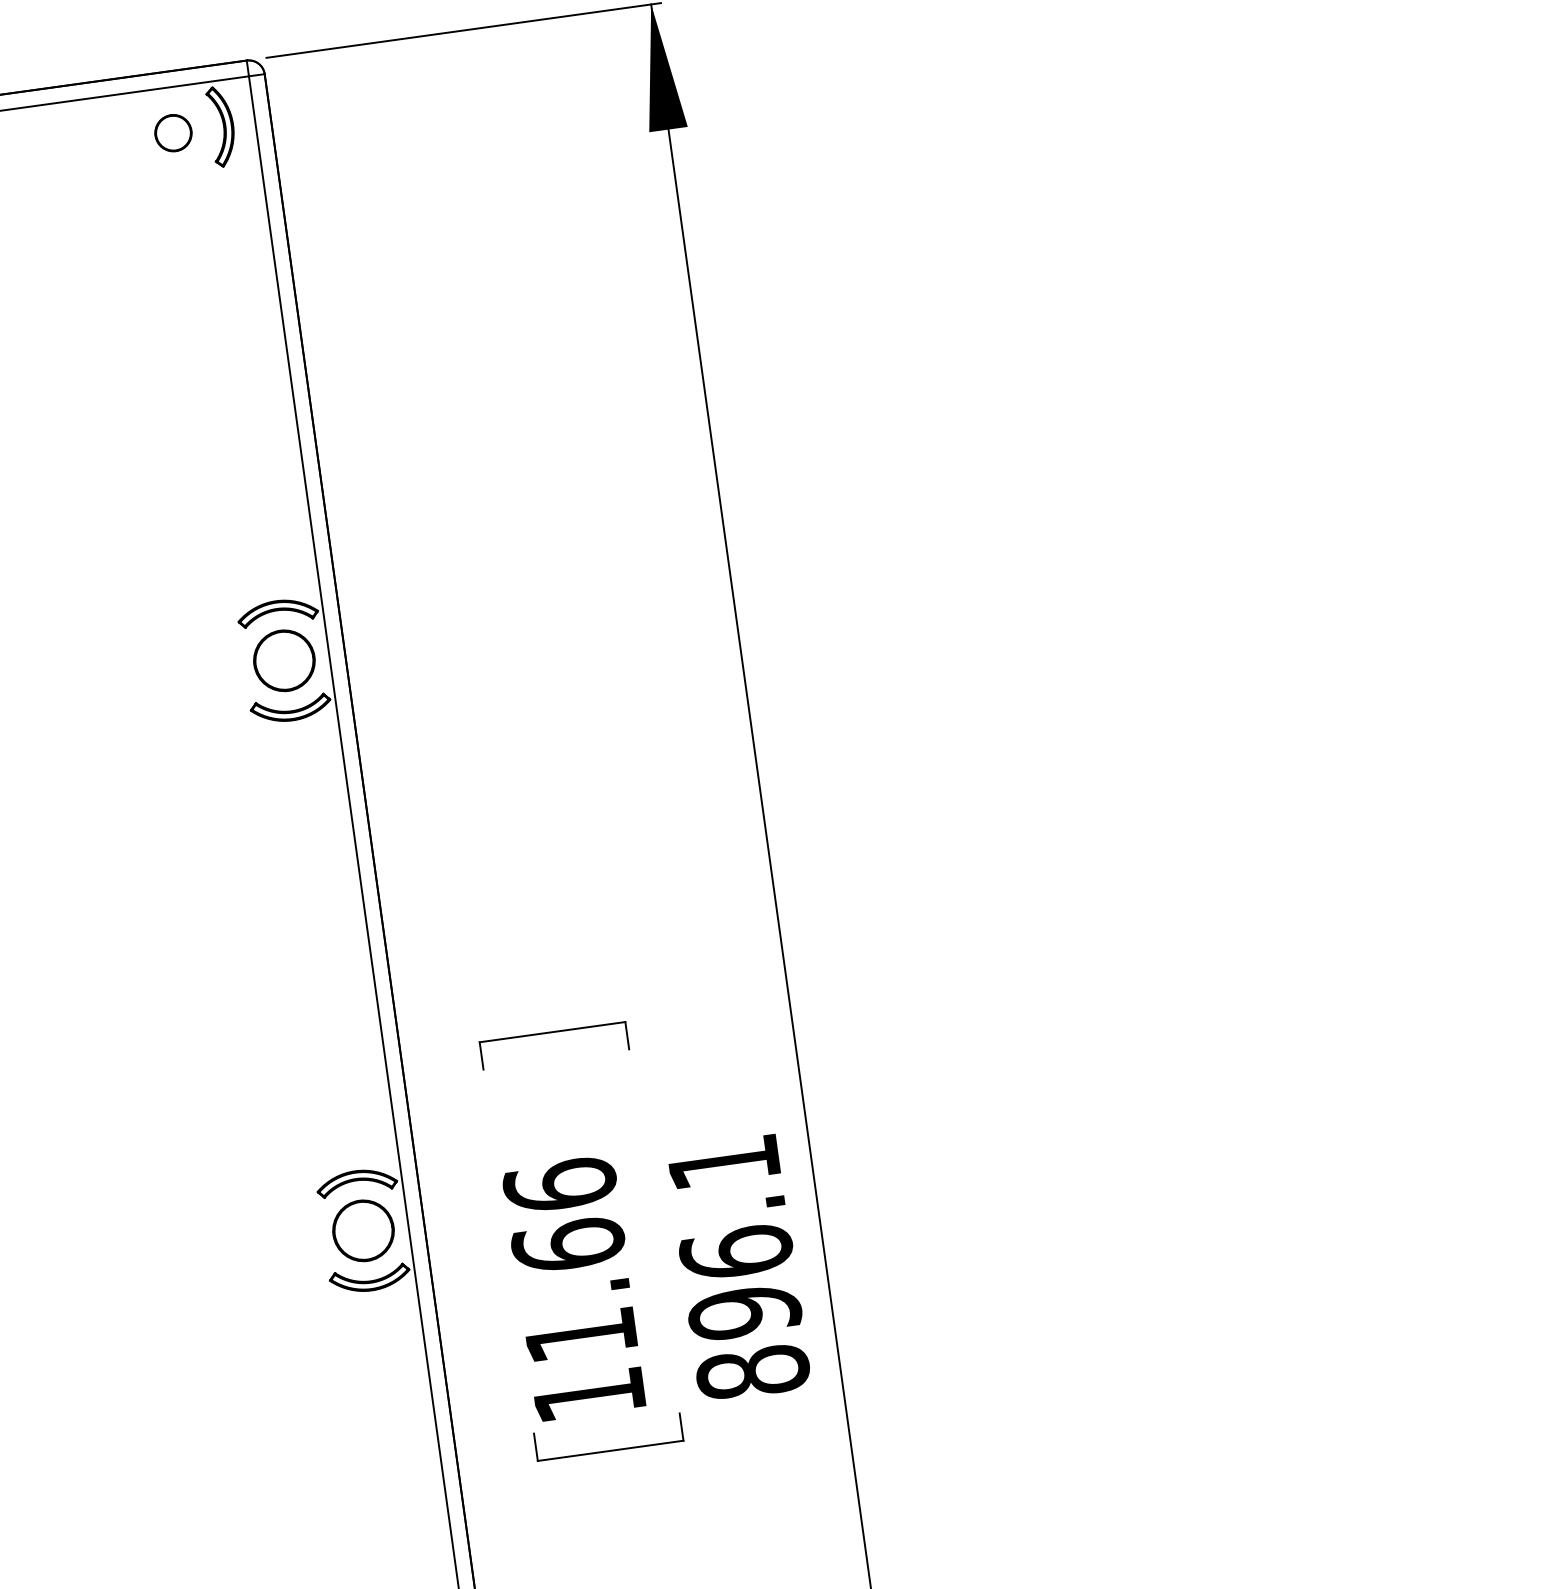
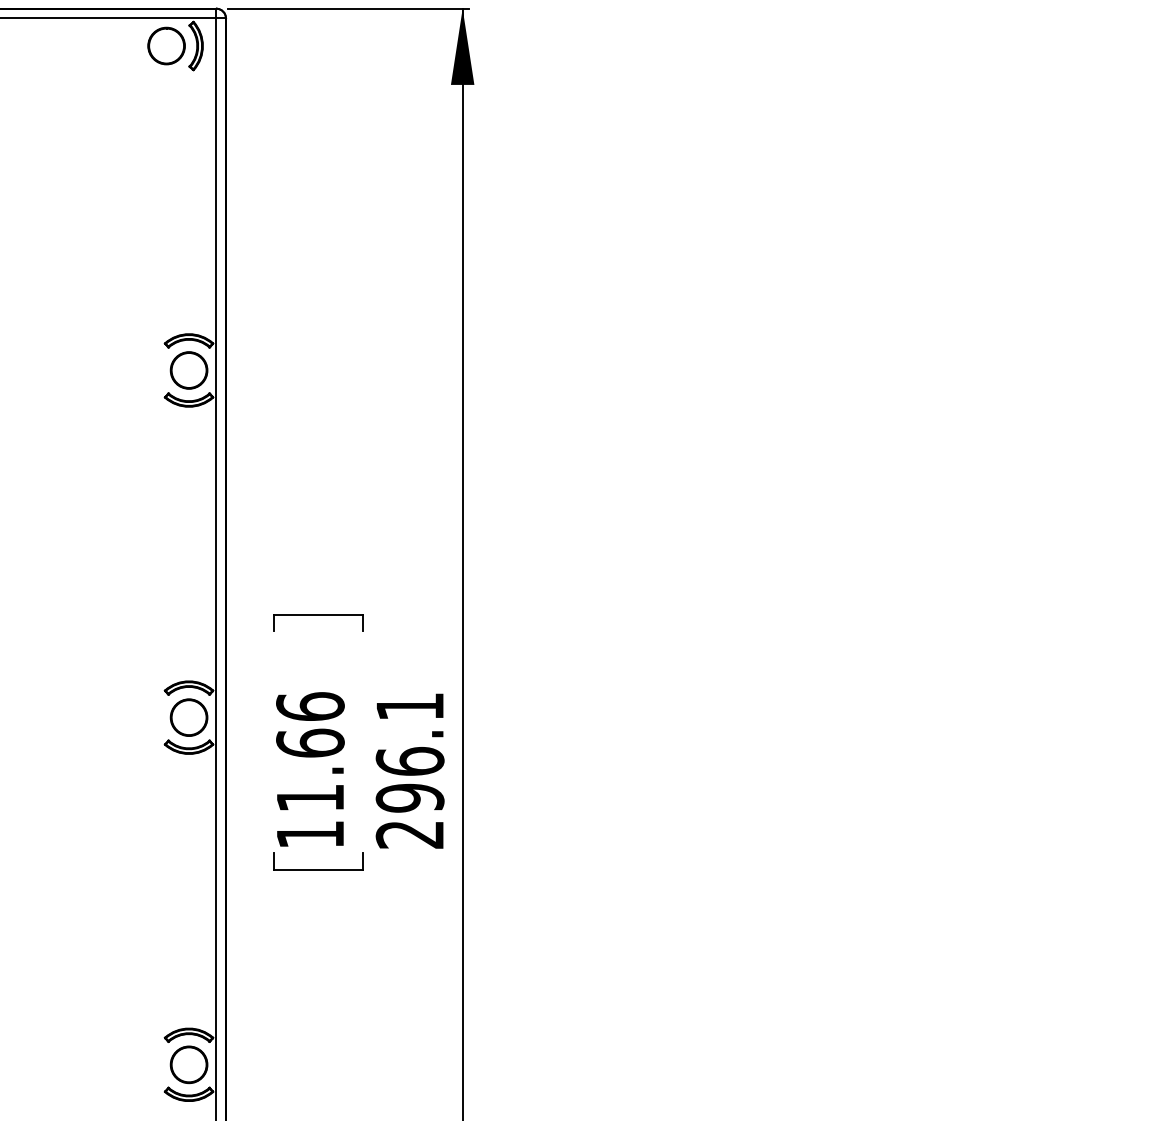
part: (173, 132) -> (166, 45), size x1.67
text: (752, 1372) -> (409, 834), 896.1 -> 296.1

